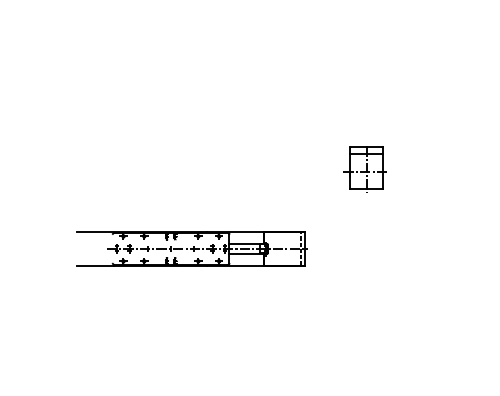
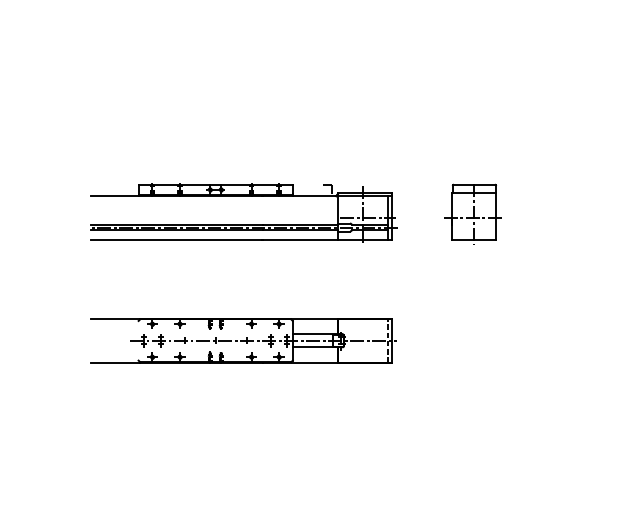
part: (191, 161) -> (242, 225), added
part: (364, 169) -> (471, 214), moved

